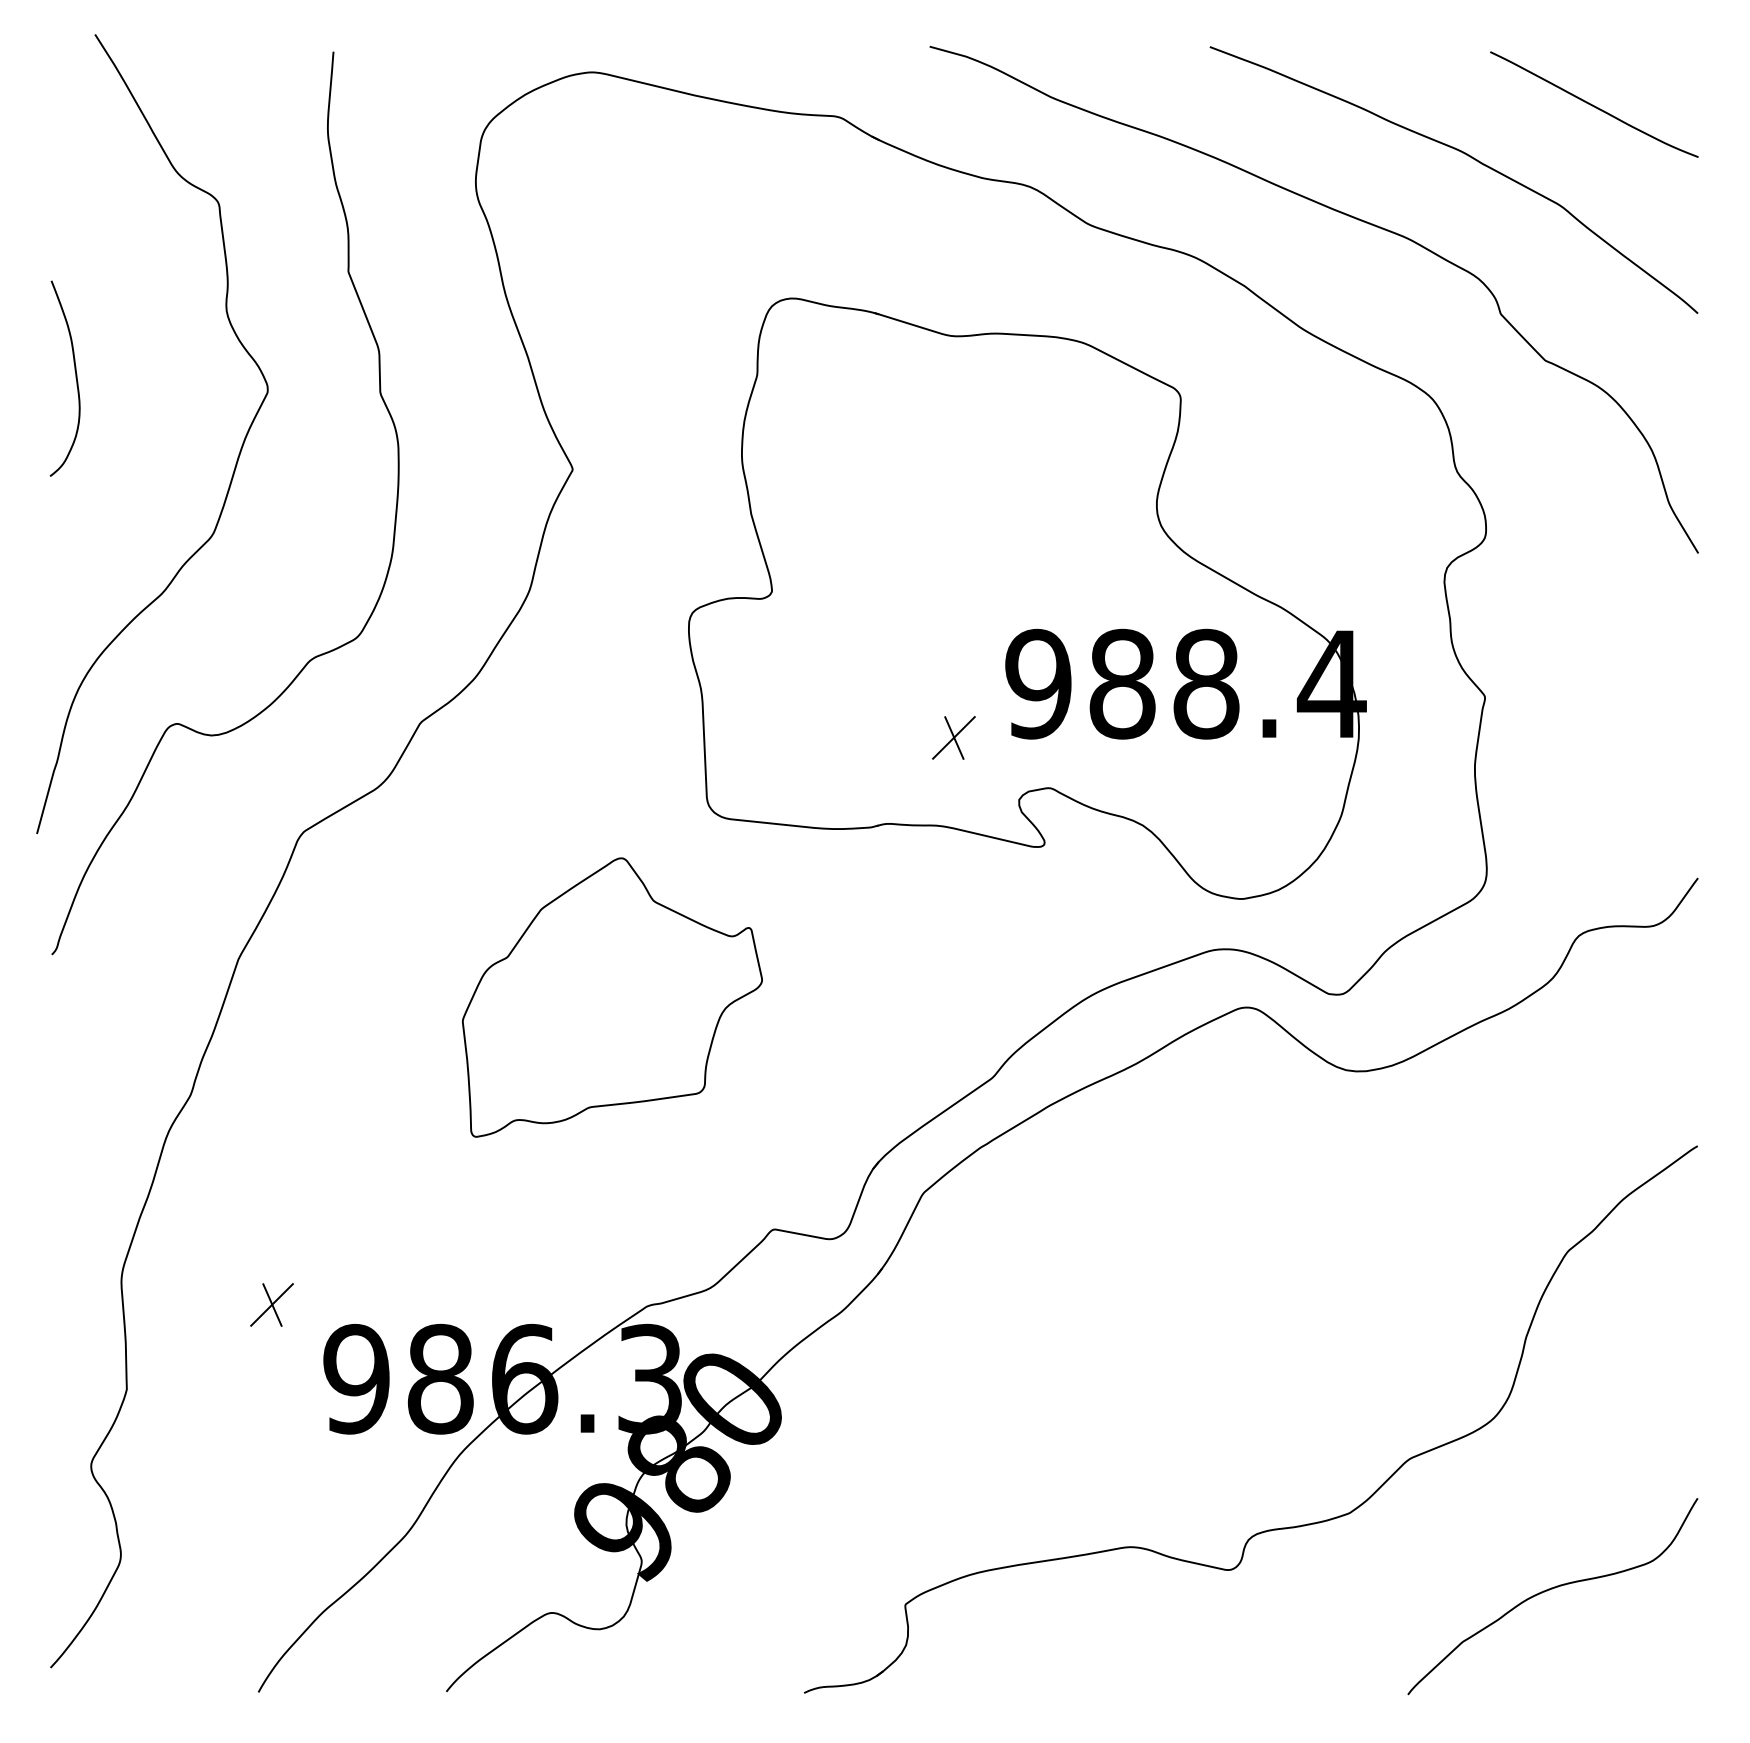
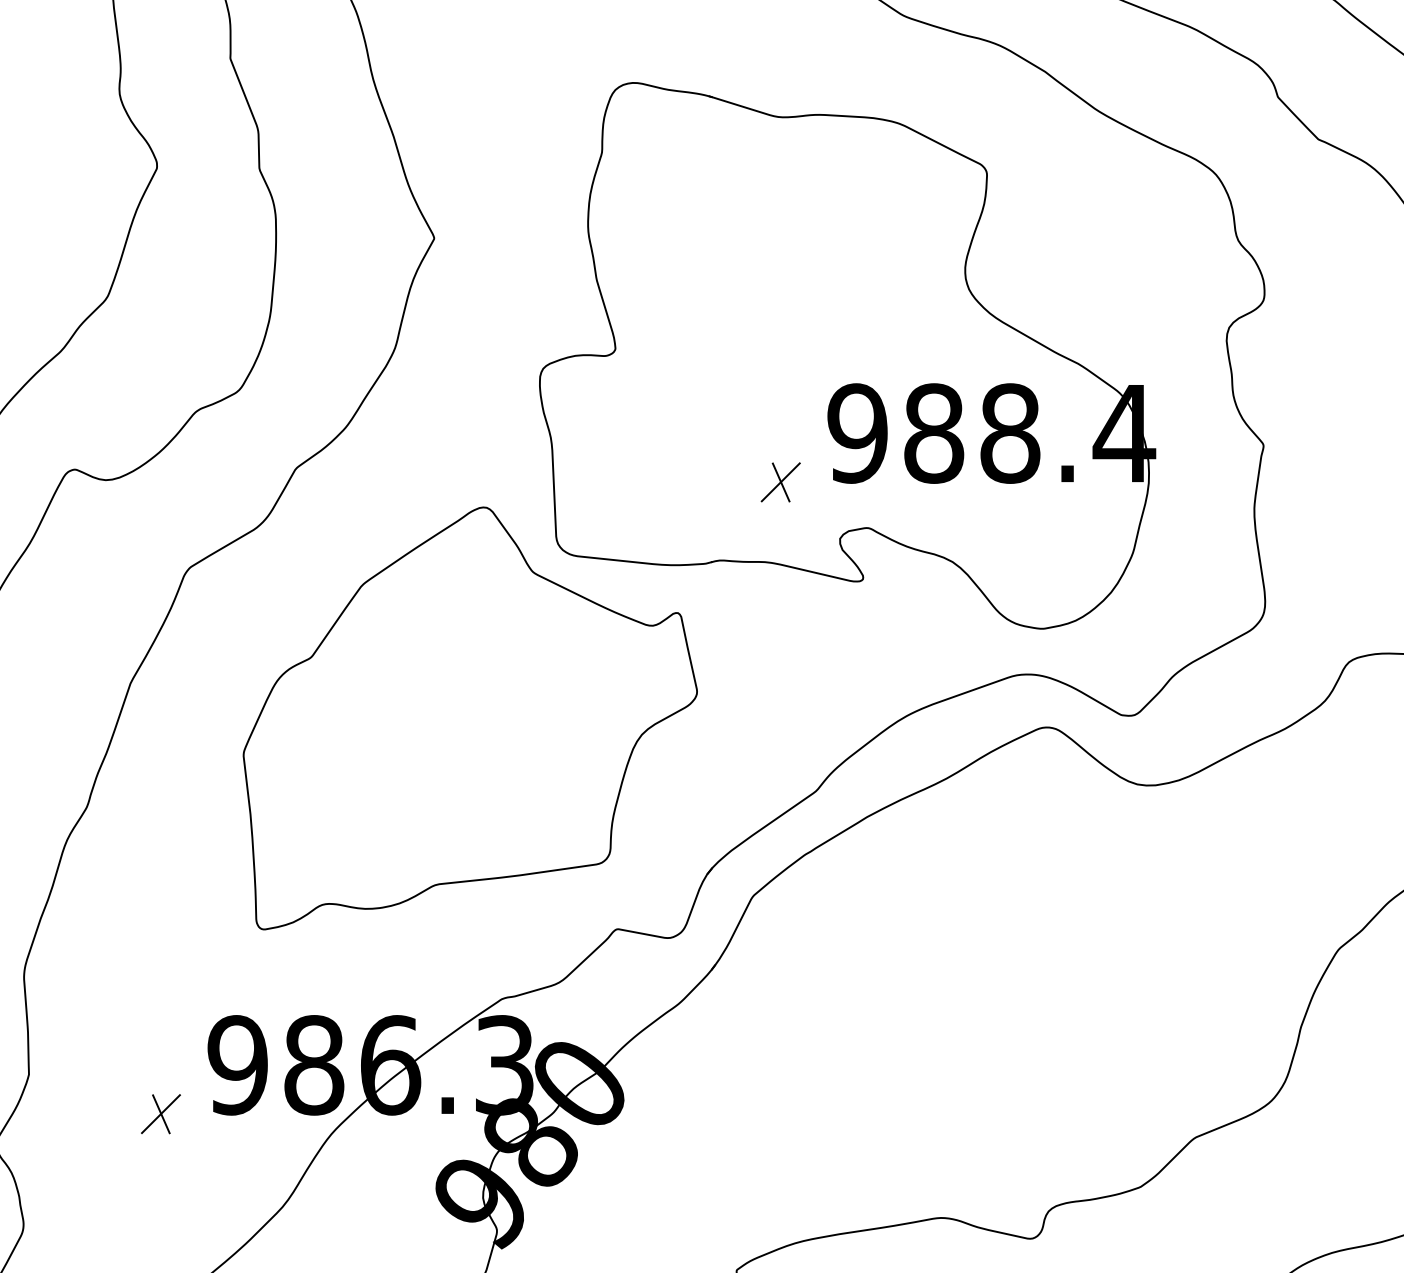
part: (612, 997) -> (470, 718), size x1.67
part: (271, 1304) -> (160, 1113), moved

